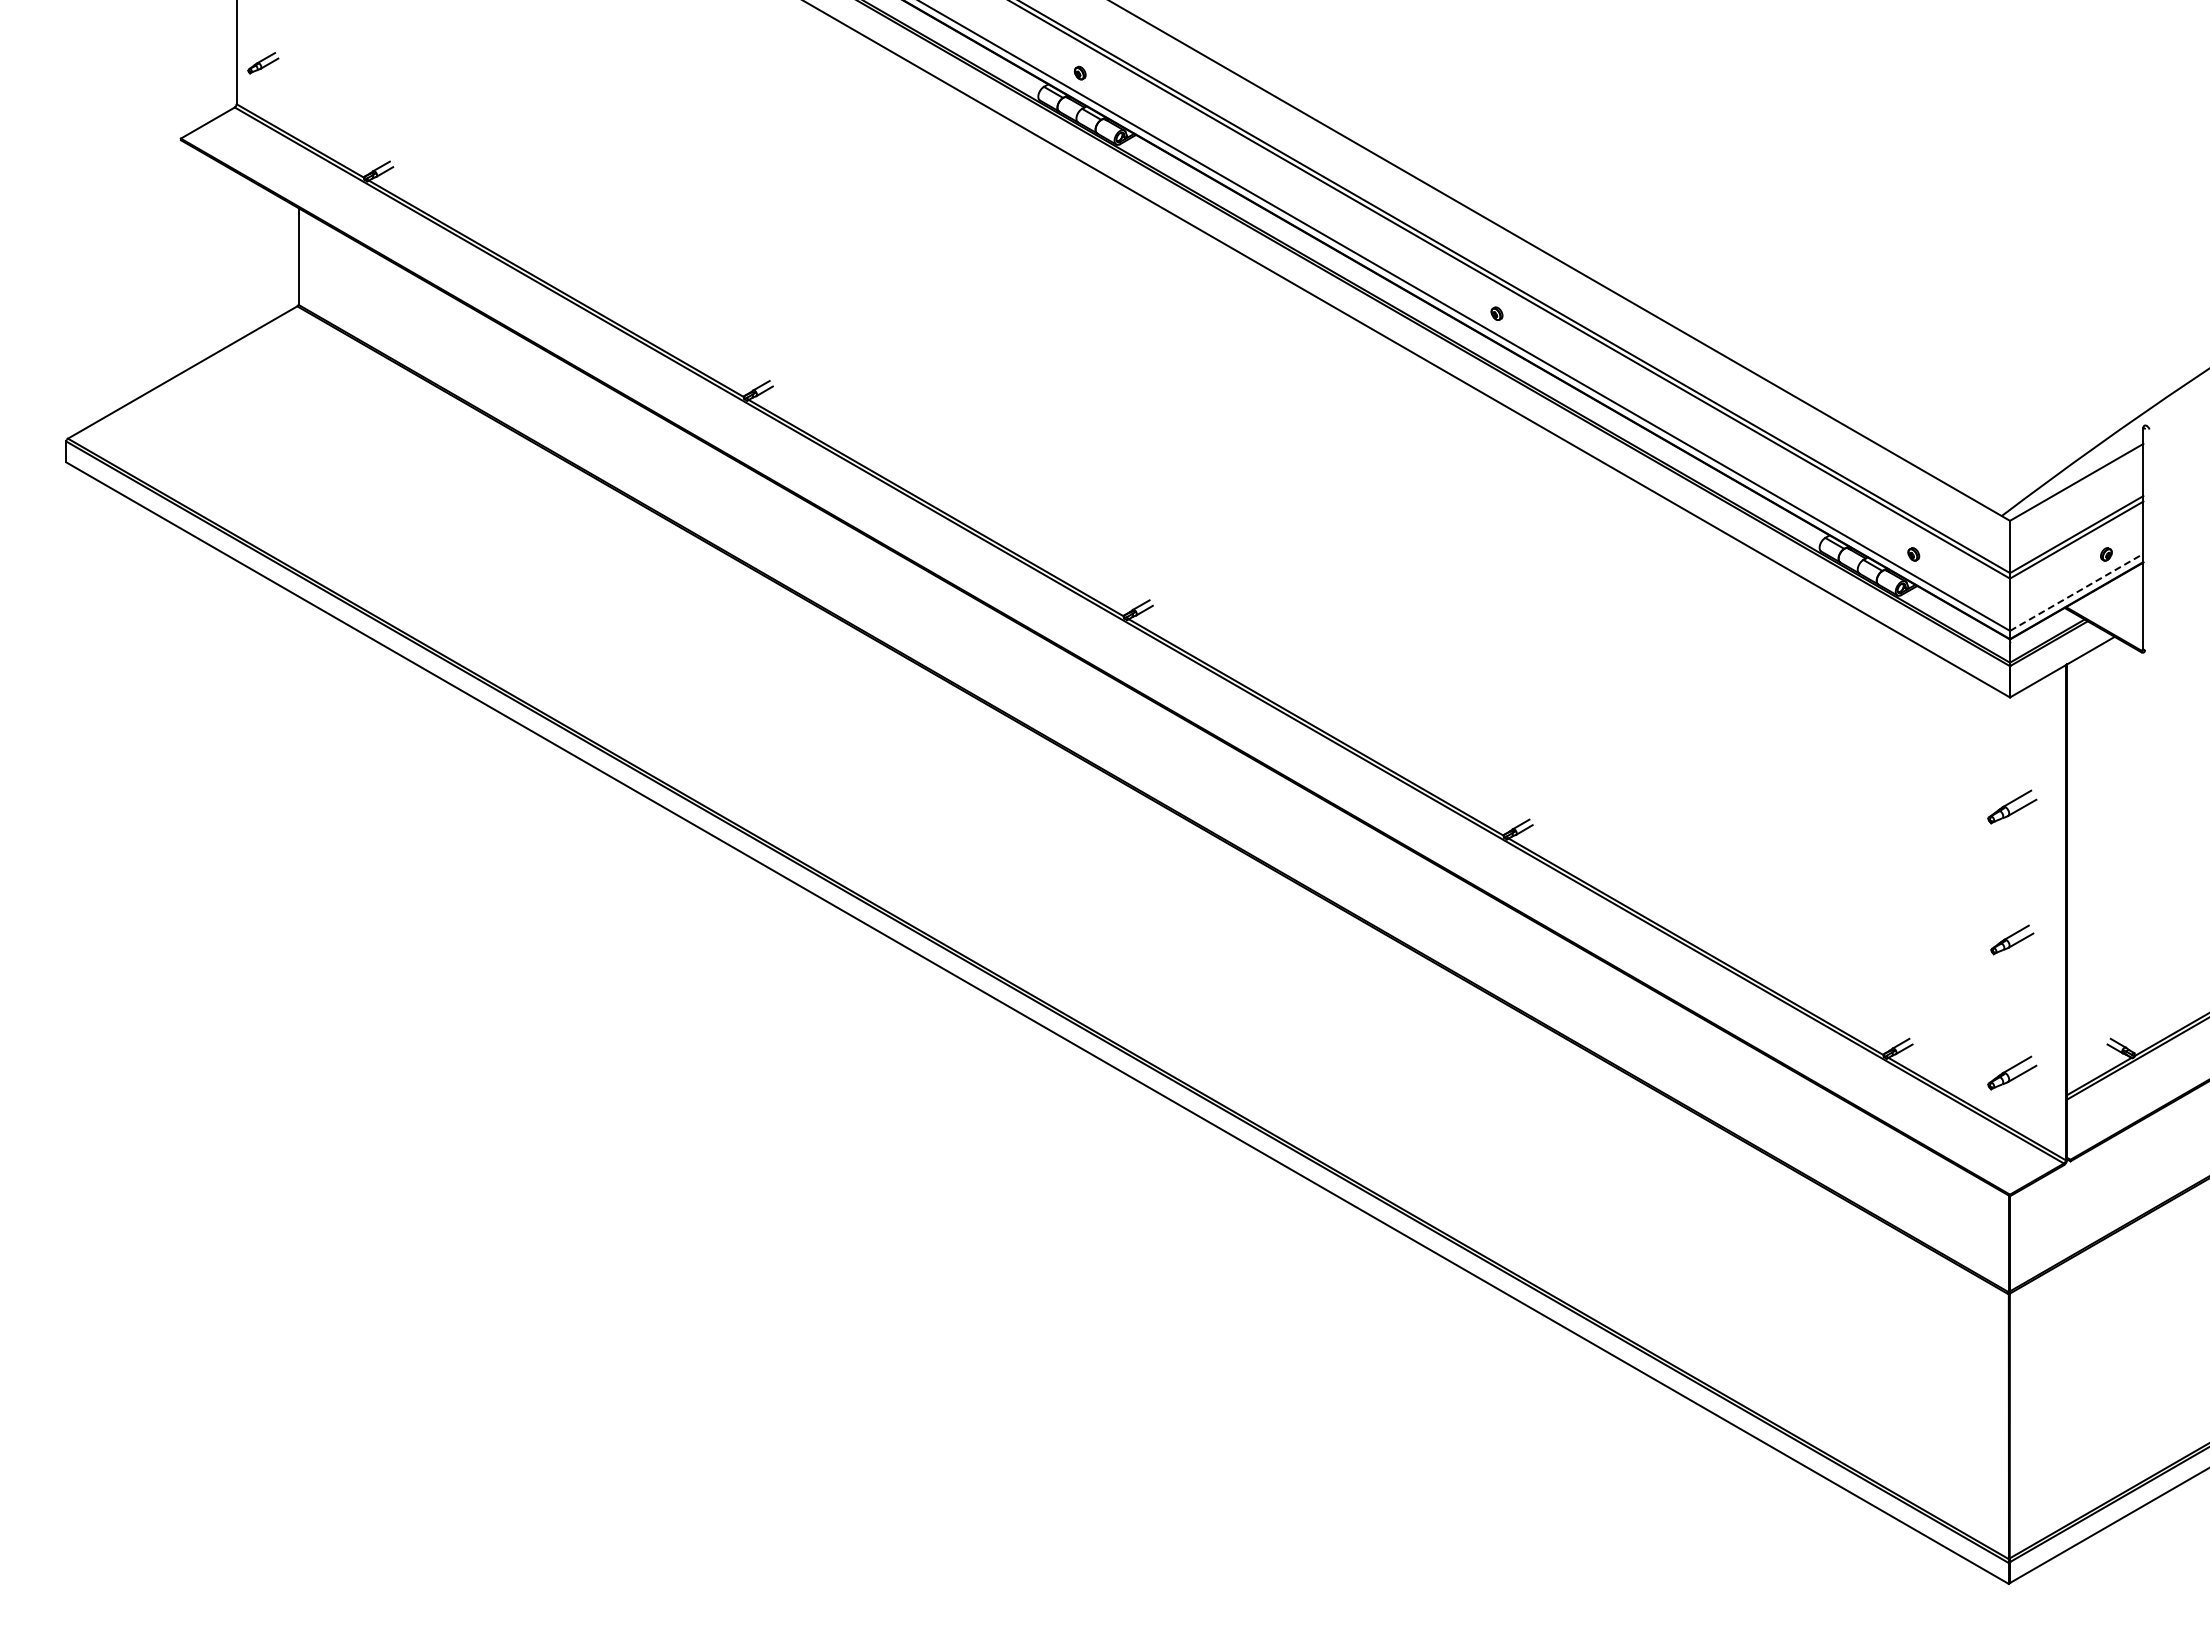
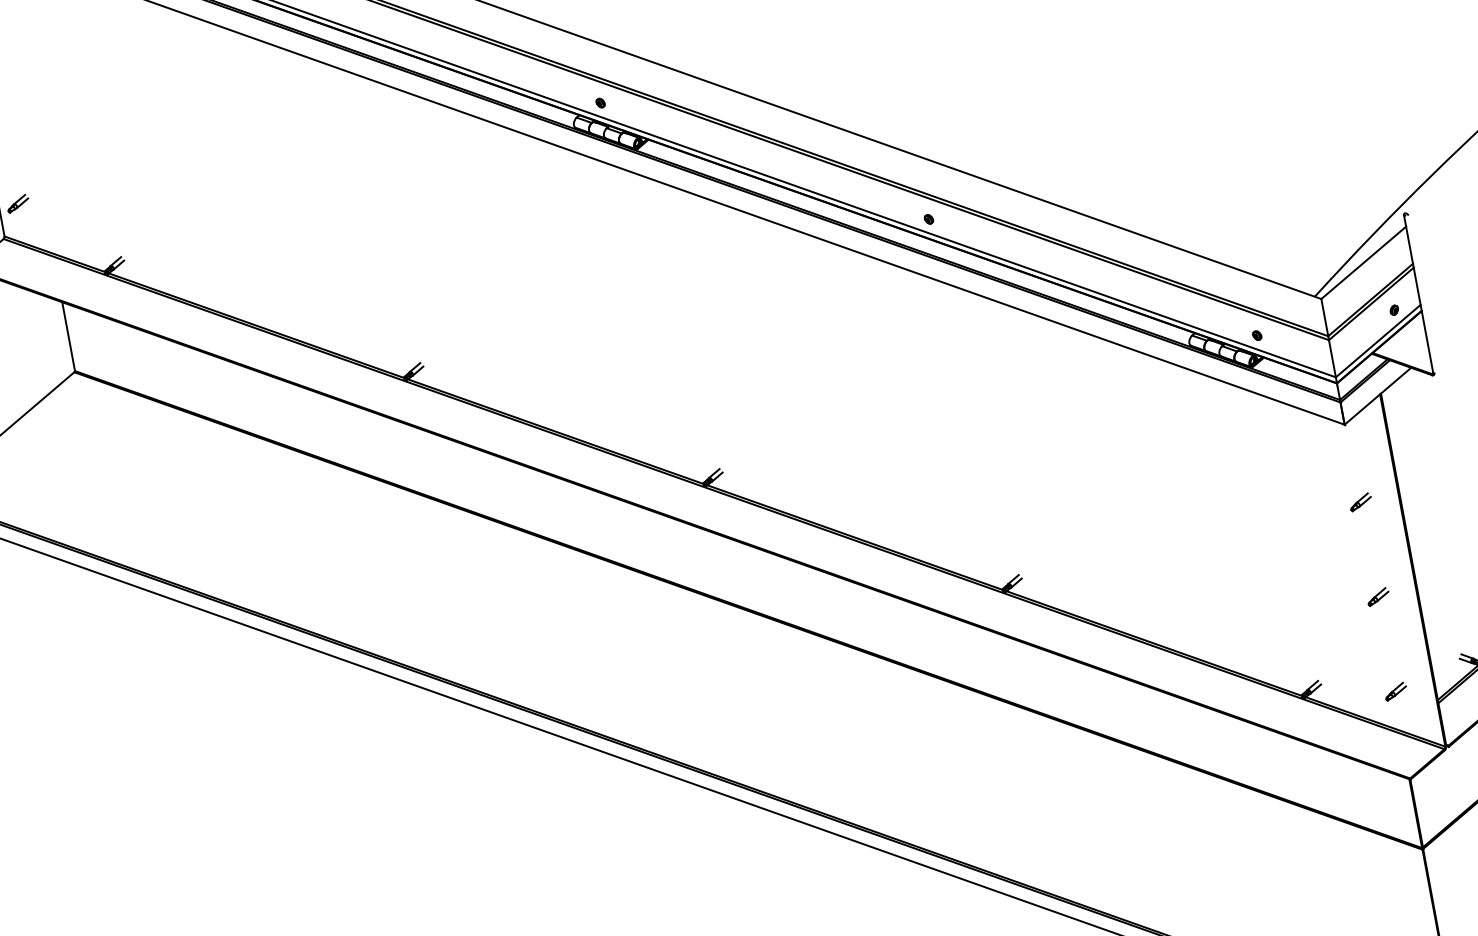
line: (2077, 592) -> (1378, 341), dashed -> solid
part: (2012, 806) -> (1360, 501), size x0.62
part: (2012, 939) -> (1378, 596), size x0.71
part: (2012, 1072) -> (1395, 691), size x0.62

